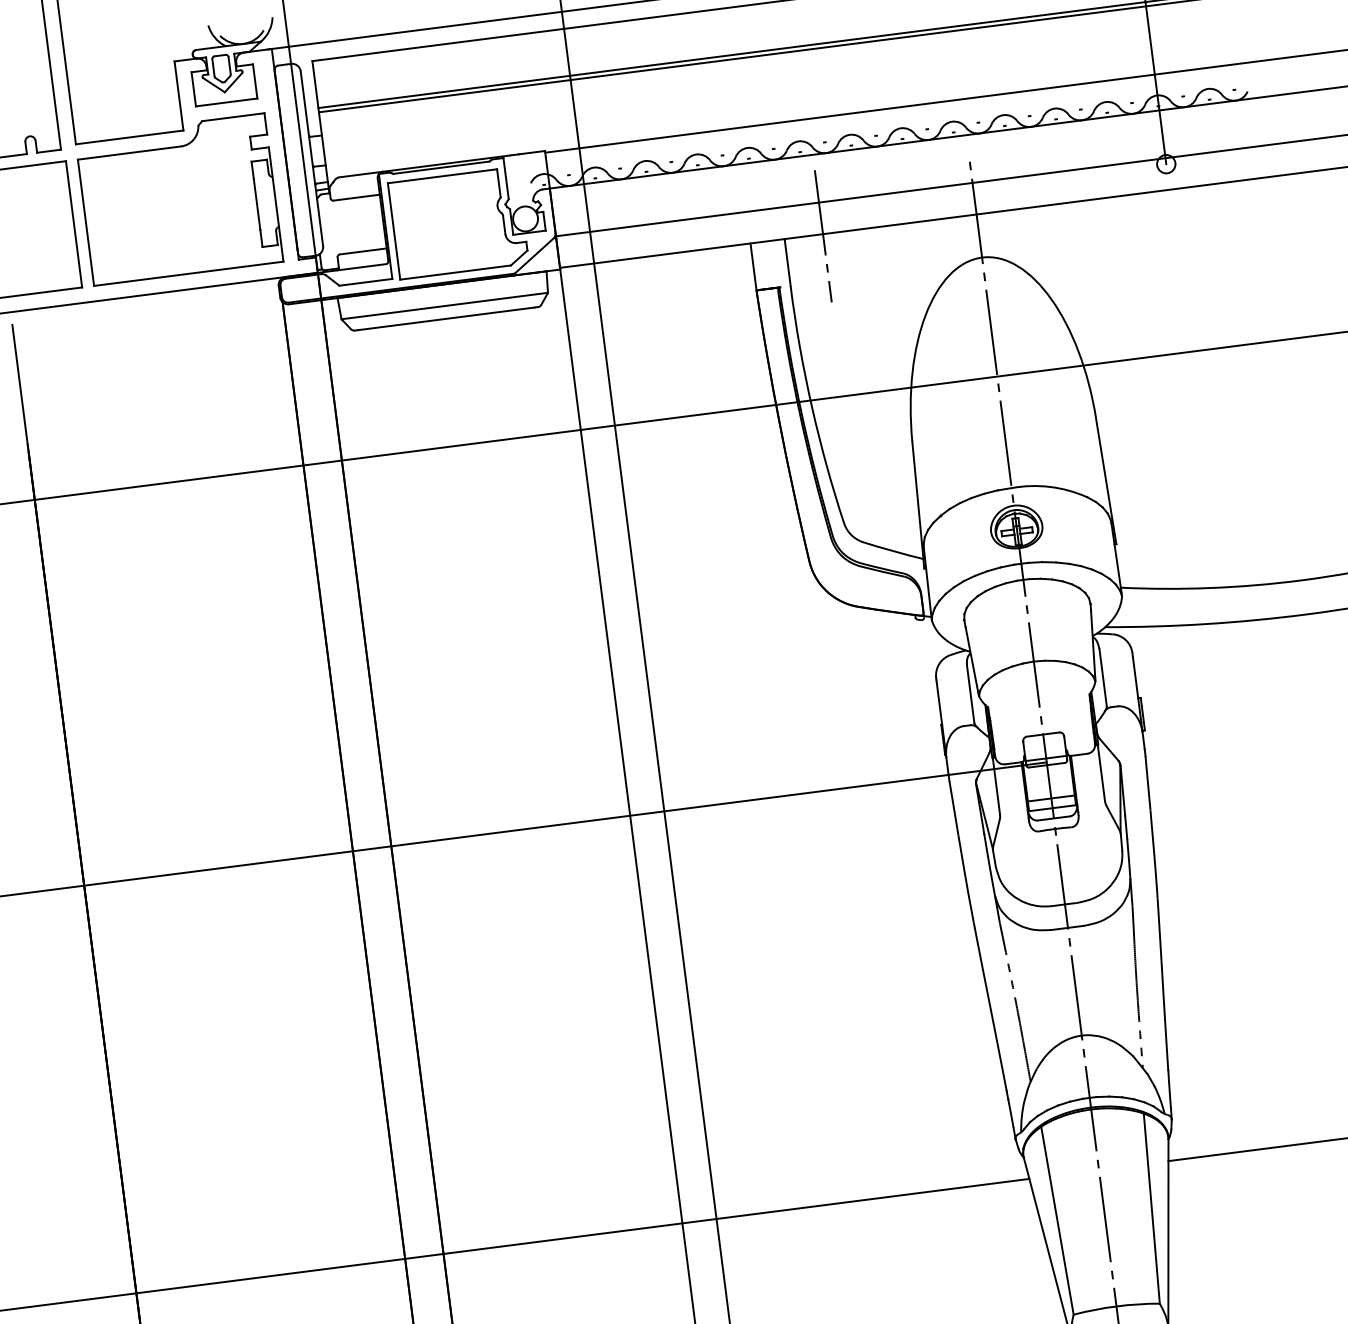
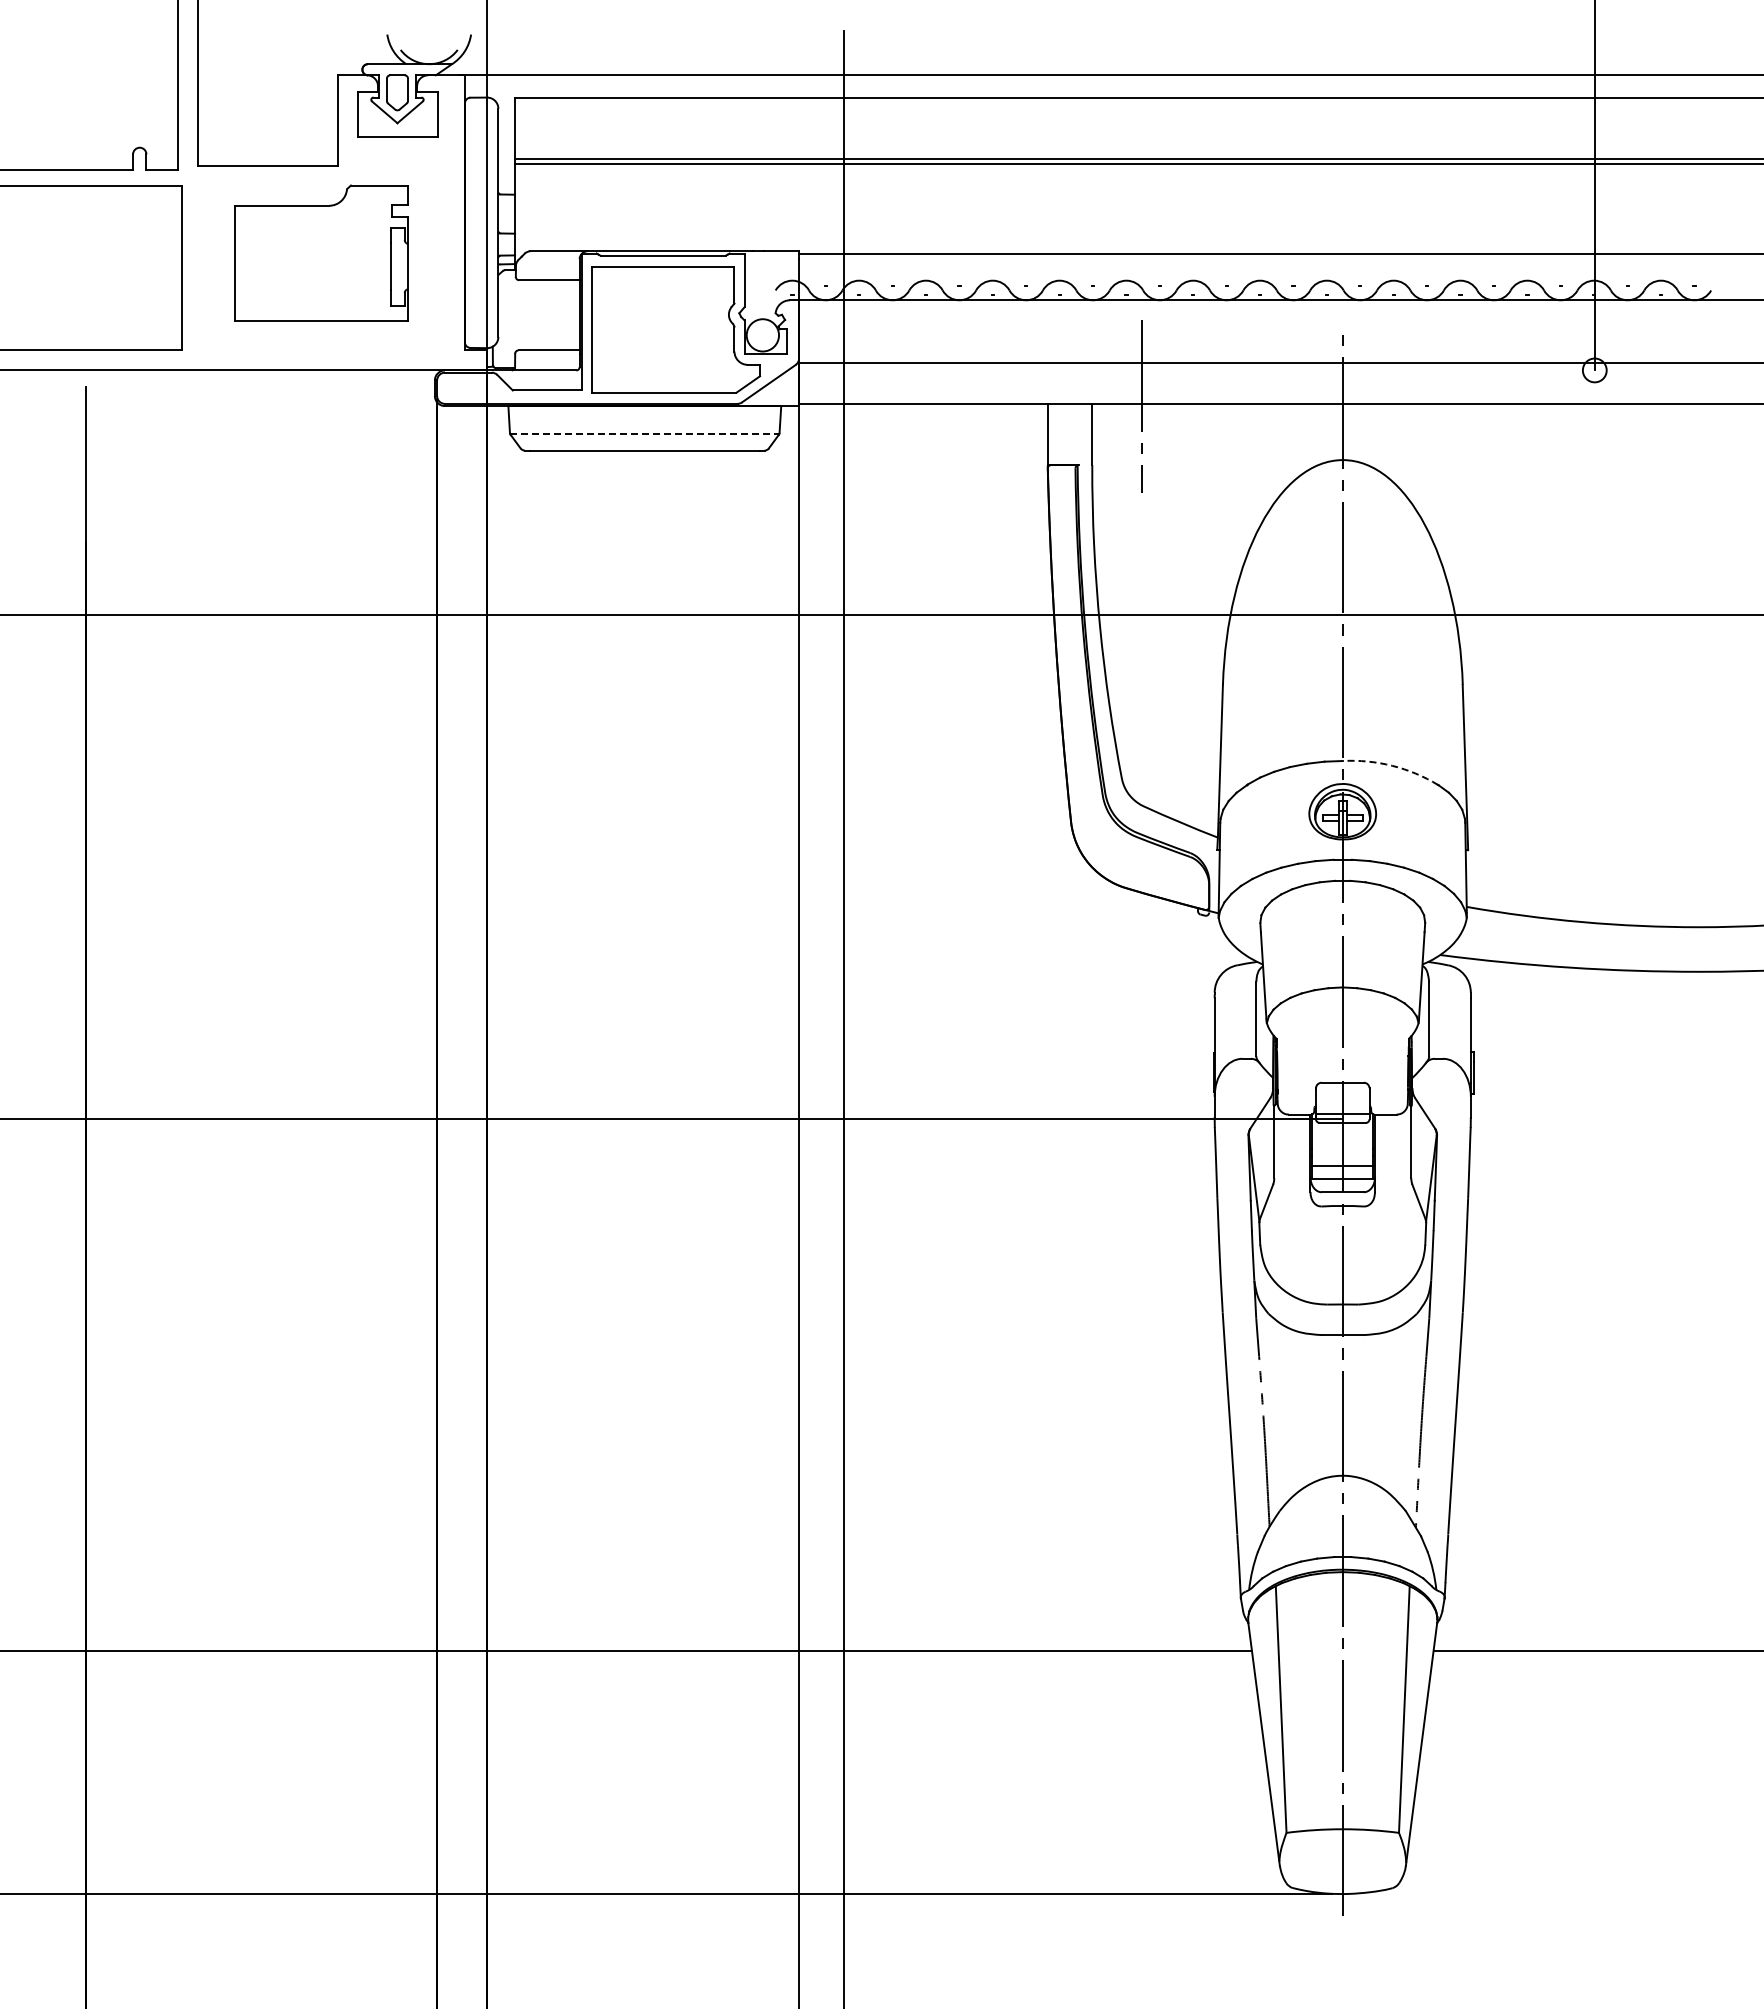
part: (179, 198) -> (321, 252), size x0.7
line: (444, 305) -> (644, 433), solid -> dashed
arc: (1050, 486) -> (1392, 765), solid -> dashed

